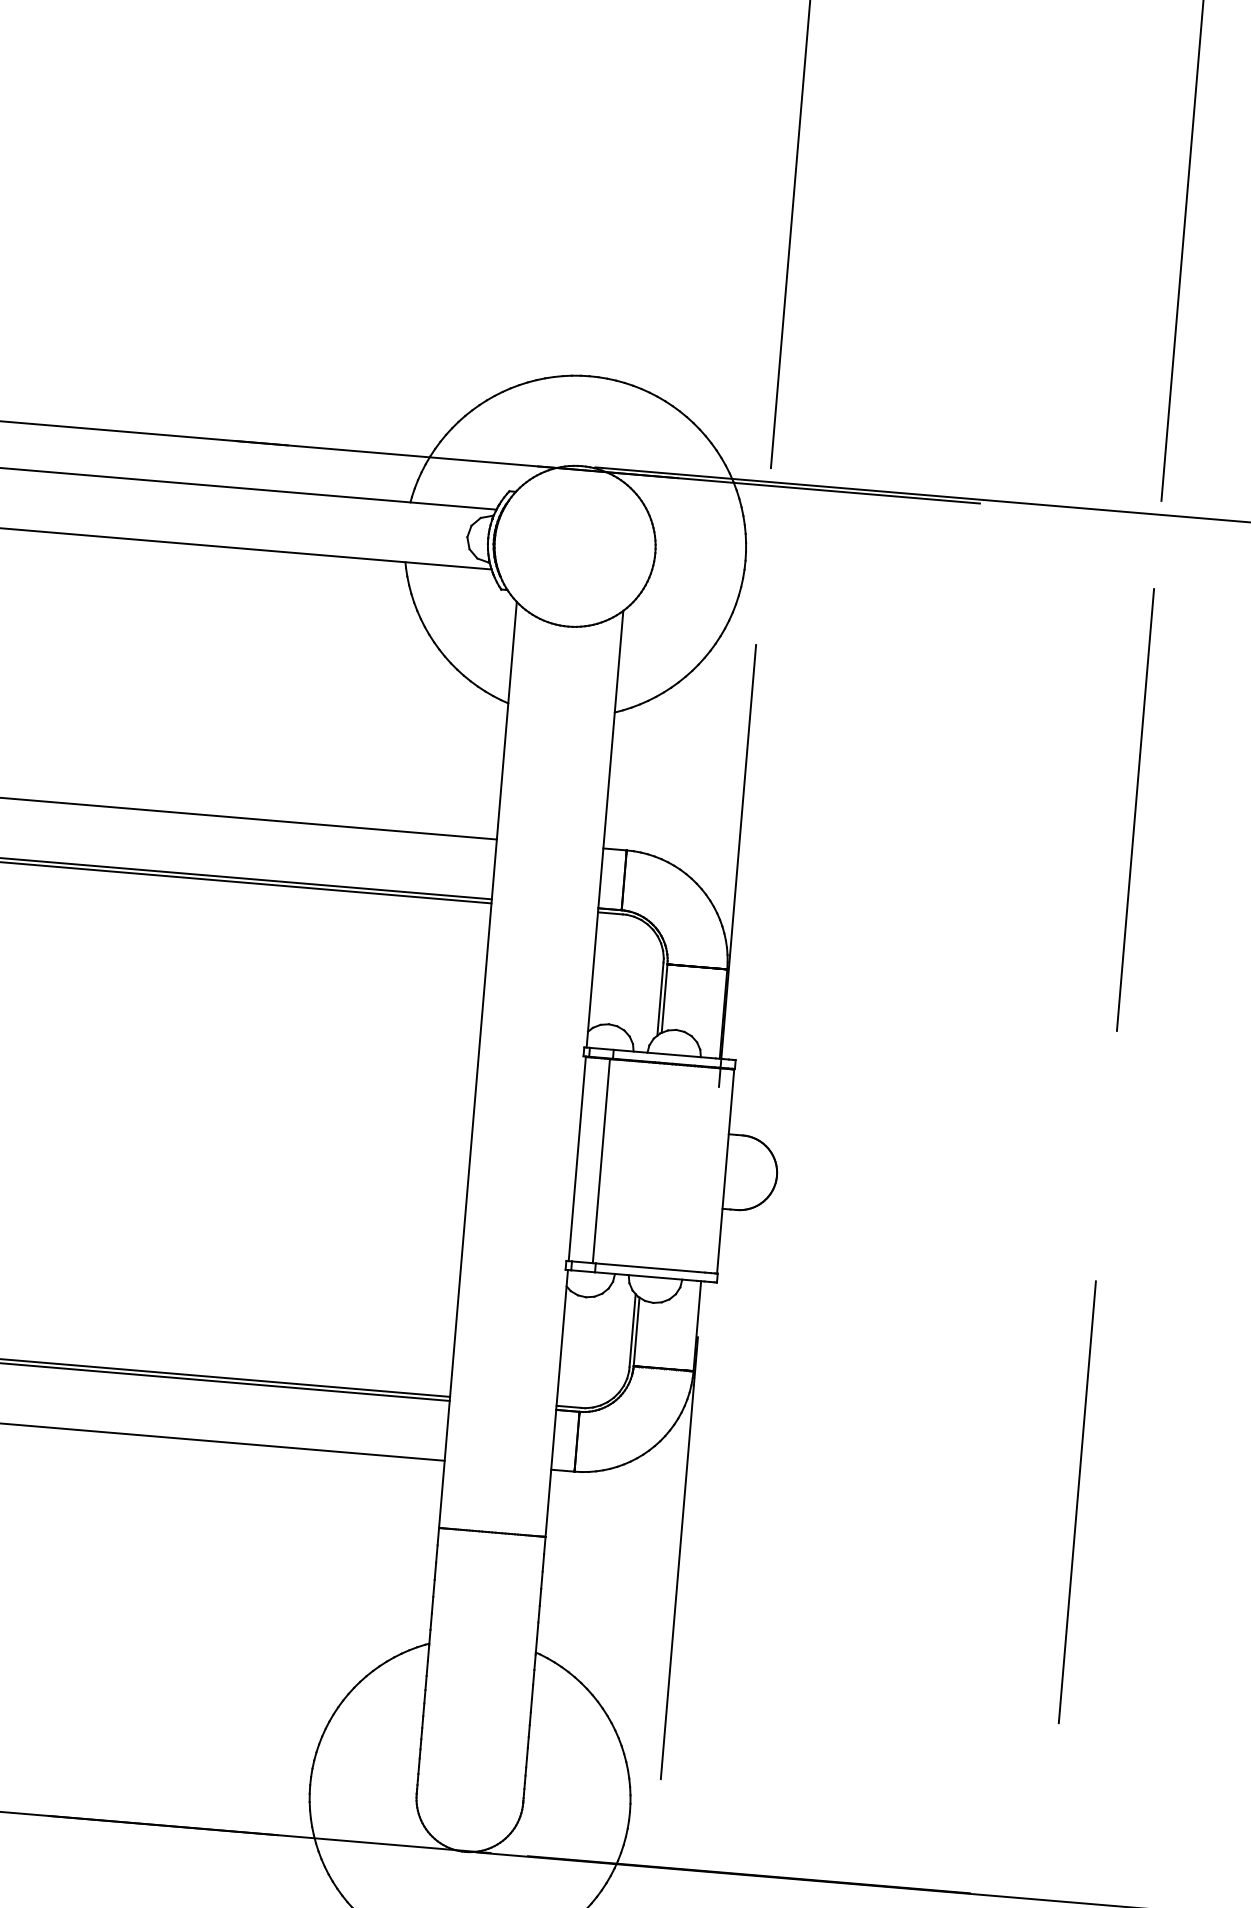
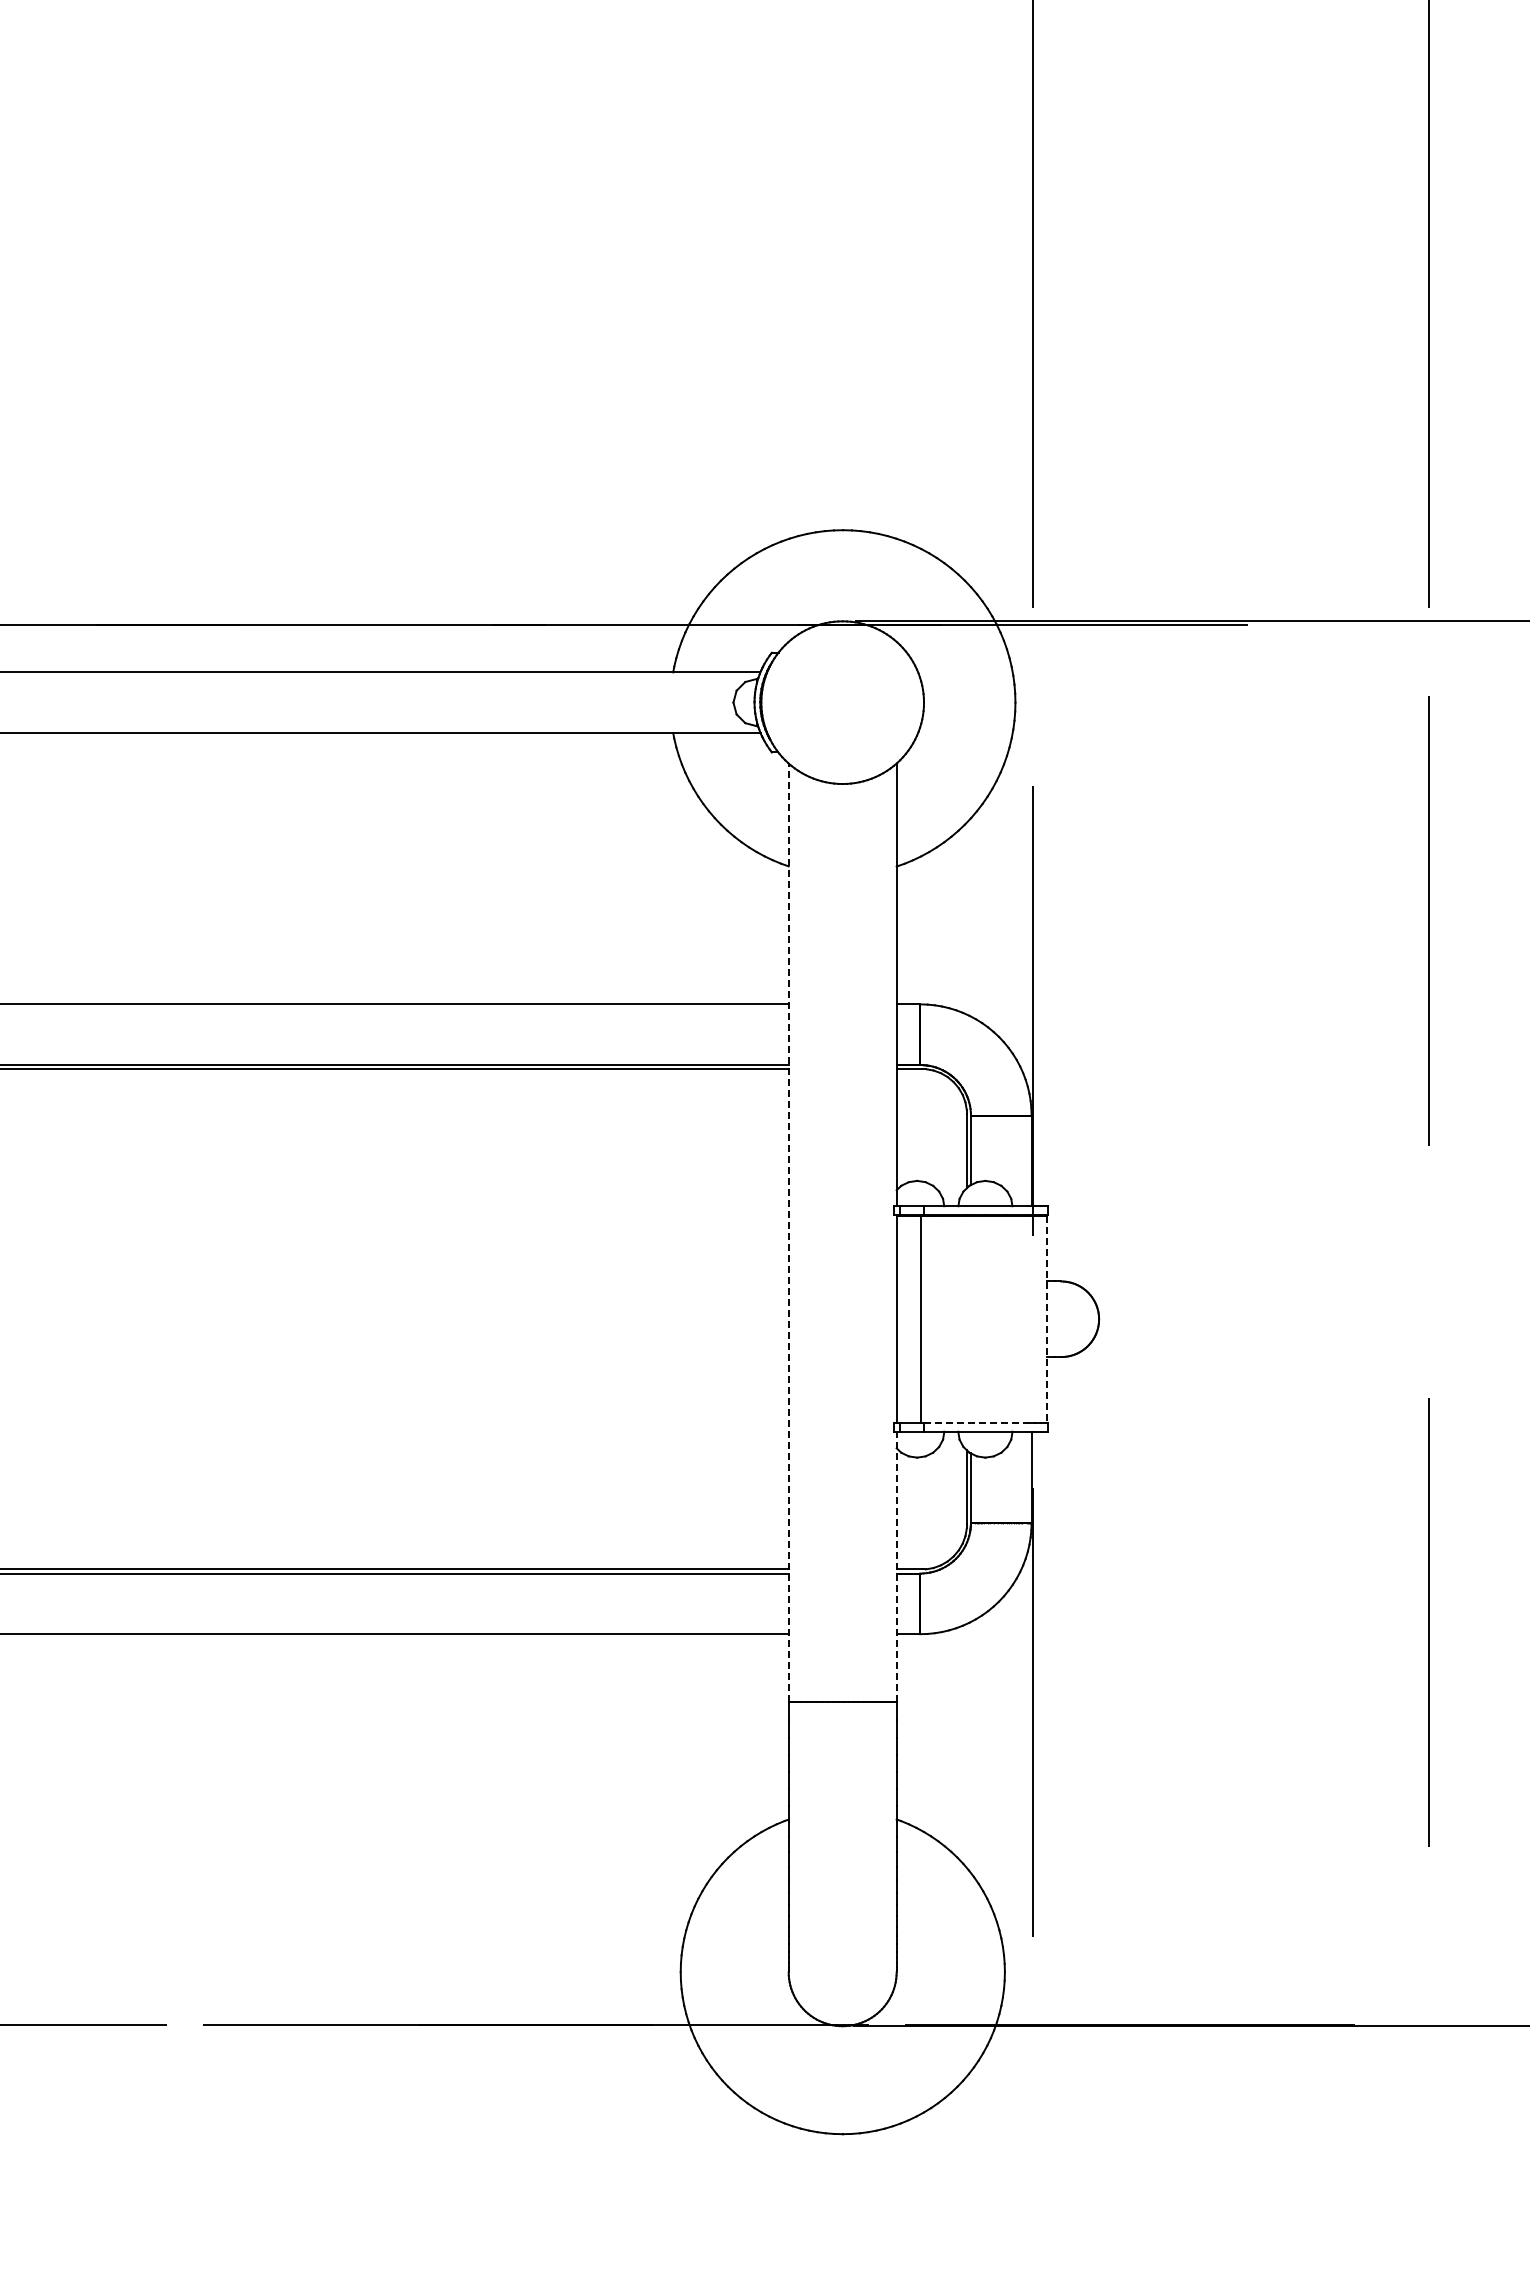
line: (477, 1064) -> (788, 1232), solid -> dashed
line: (726, 1171) -> (1047, 1319), solid -> dashed
line: (646, 1267) -> (975, 1422), solid -> dashed
line: (556, 1402) -> (896, 1566), solid -> dashed

